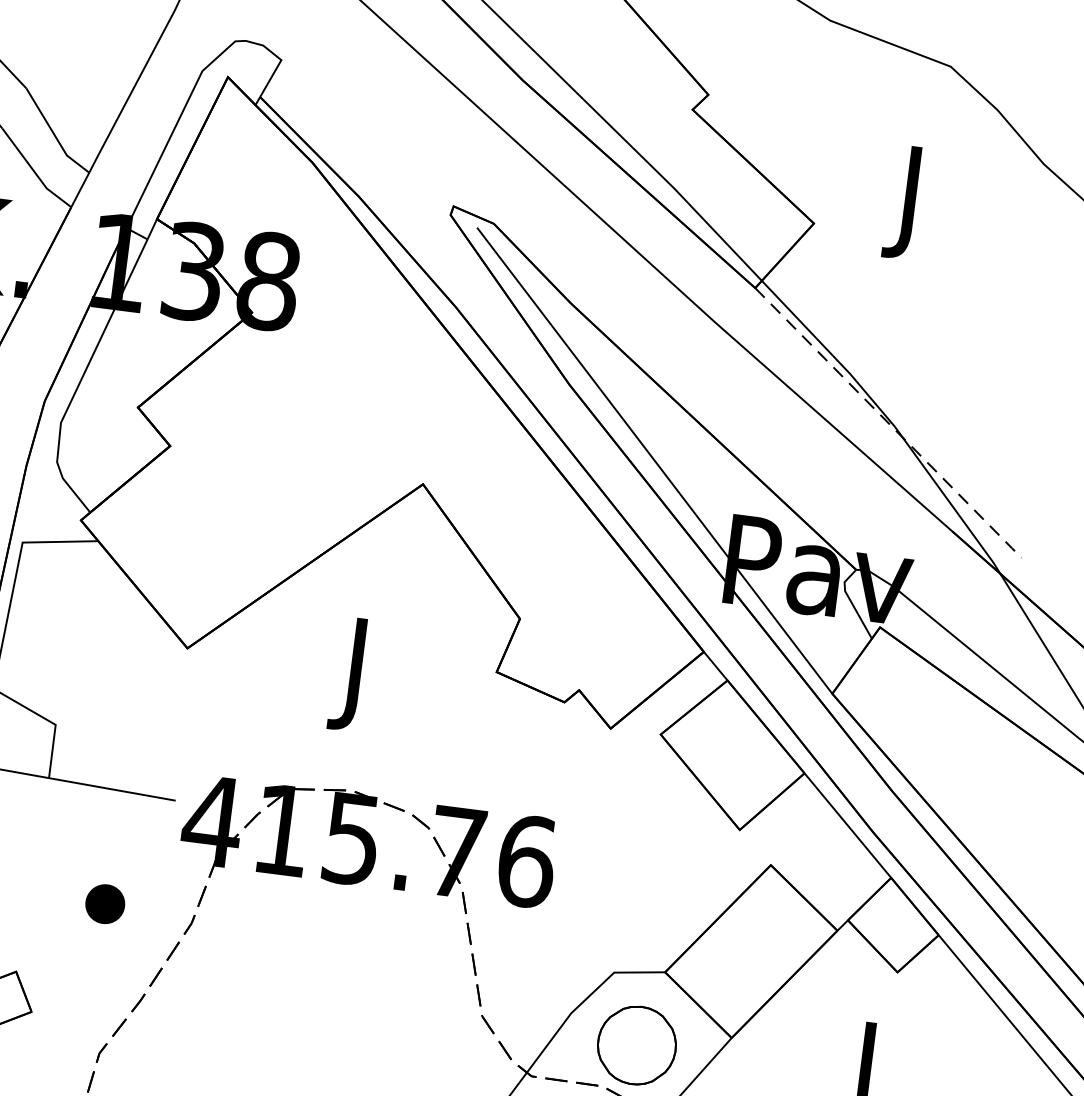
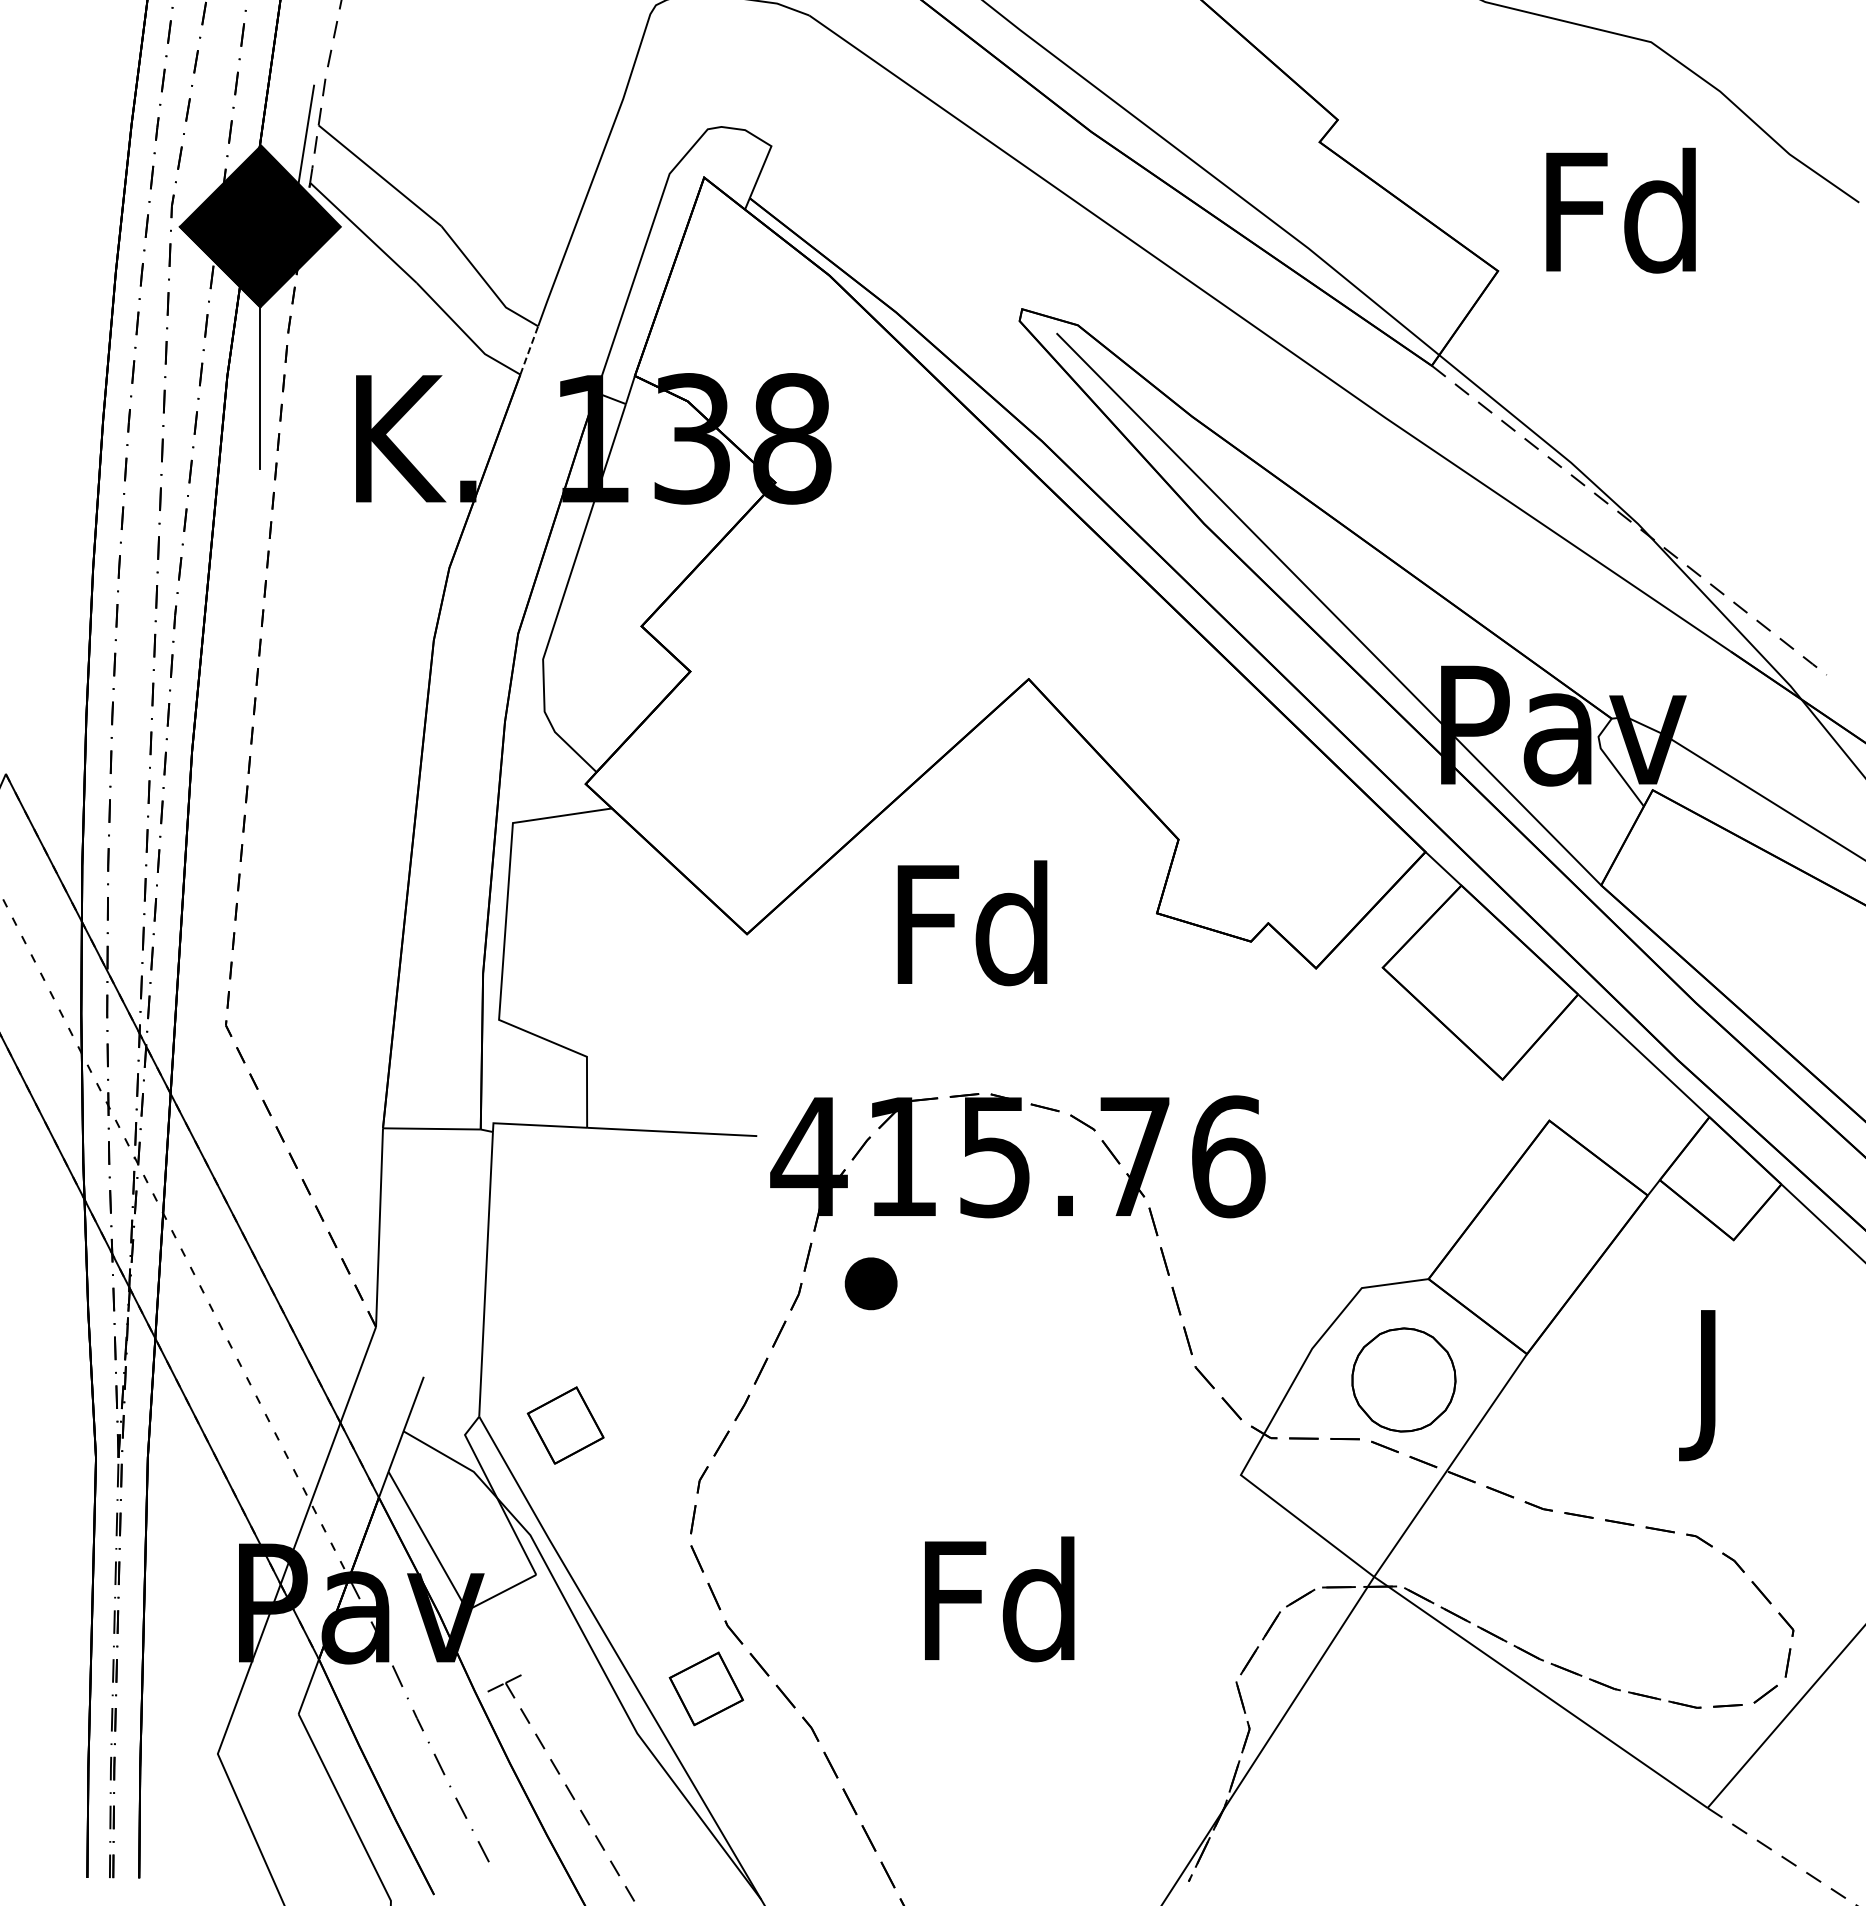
line: (80, 190) -> (529, 350), solid -> dashed
text: (910, 201) -> (1620, 225), J -> Fd
text: (356, 673) -> (972, 938), J -> Fd
part: (104, 903) -> (870, 1283), moved

